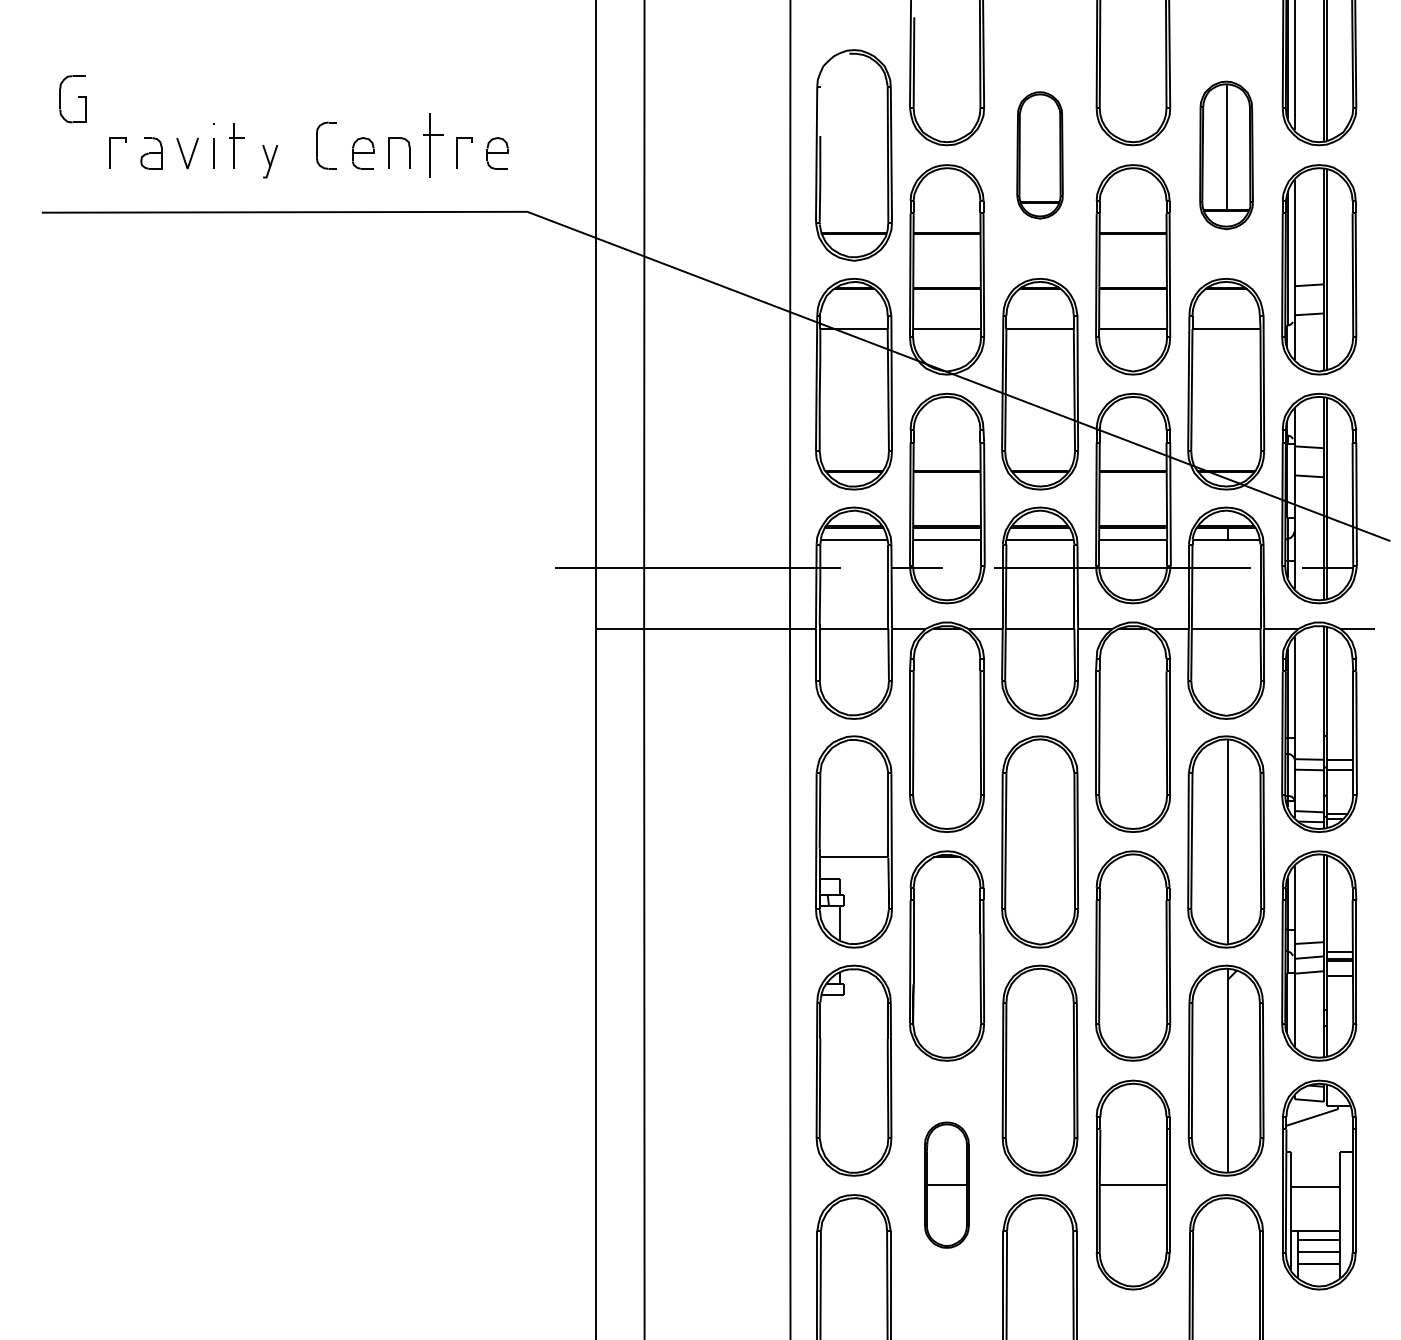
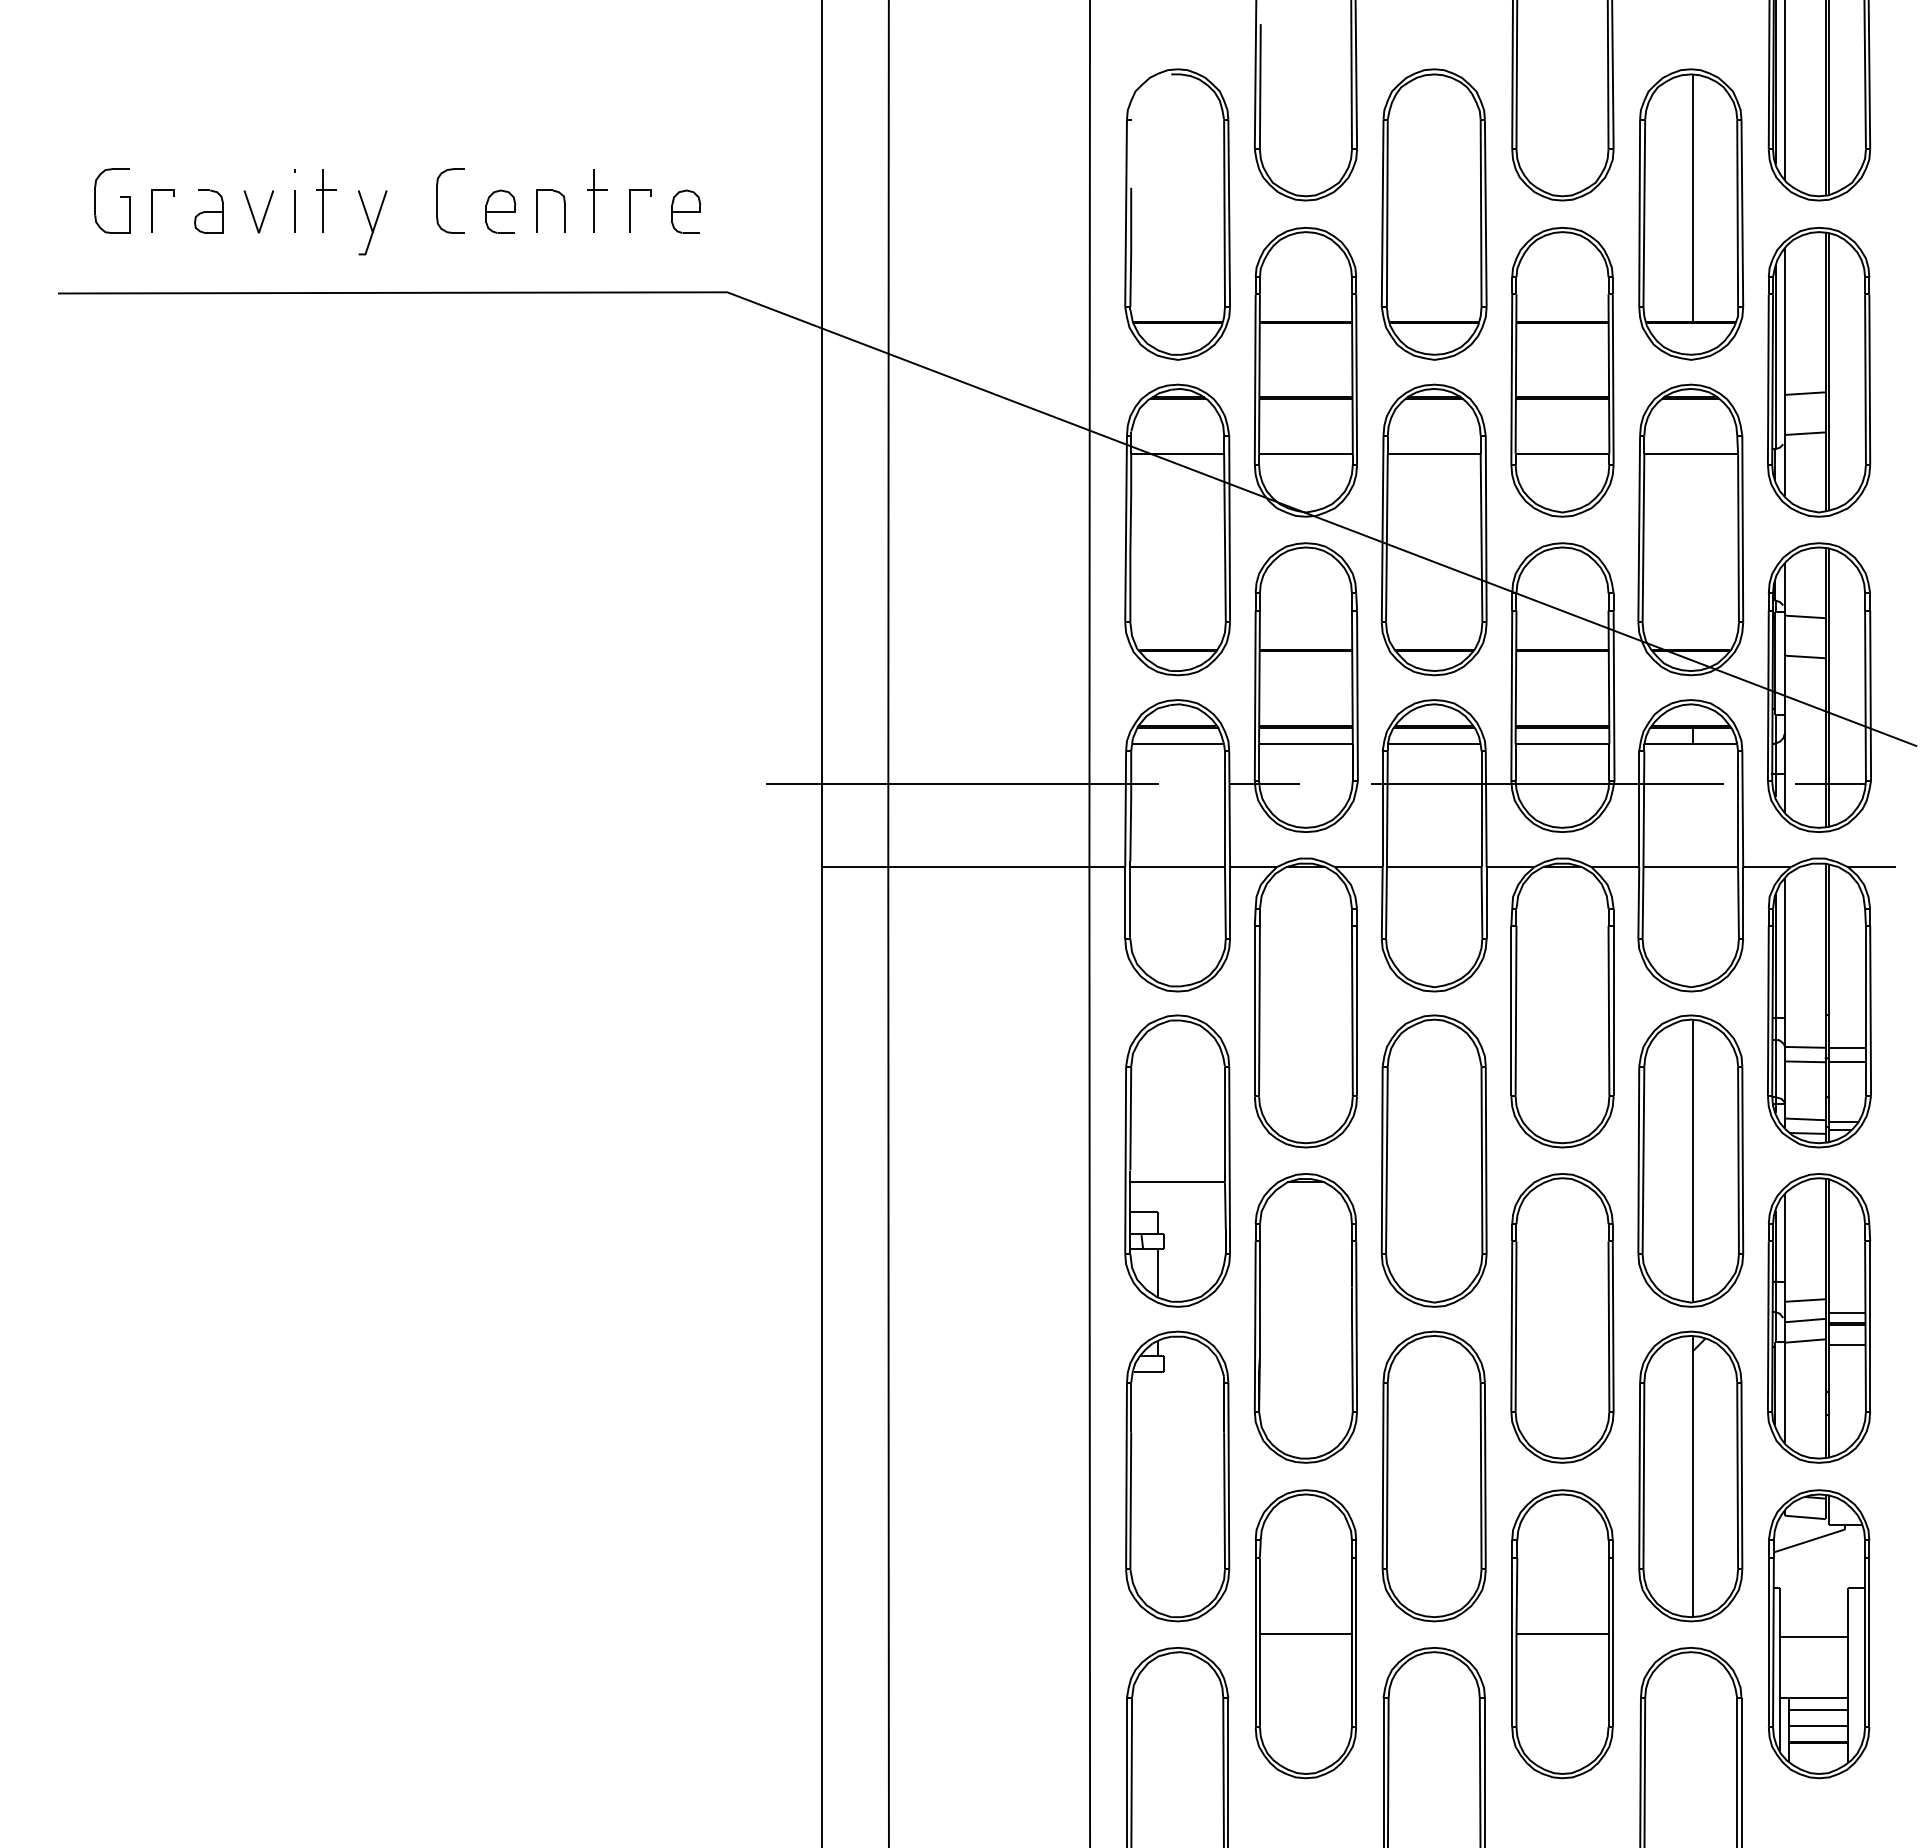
part: (78, 96) -> (120, 197), moved
part: (433, 145) -> (597, 200), size x0.71
part: (1039, 155) -> (1433, 214), size x1.67
part: (1226, 155) -> (1691, 214), size x1.43
part: (270, 161) -> (372, 222), size x1.43
part: (946, 1185) -> (1305, 1634), size x1.67

